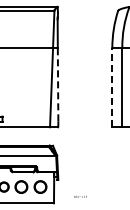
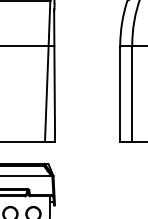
line: (58, 84) -> (55, 90), dashed -> solid
line: (112, 87) -> (120, 93), dashed -> solid

